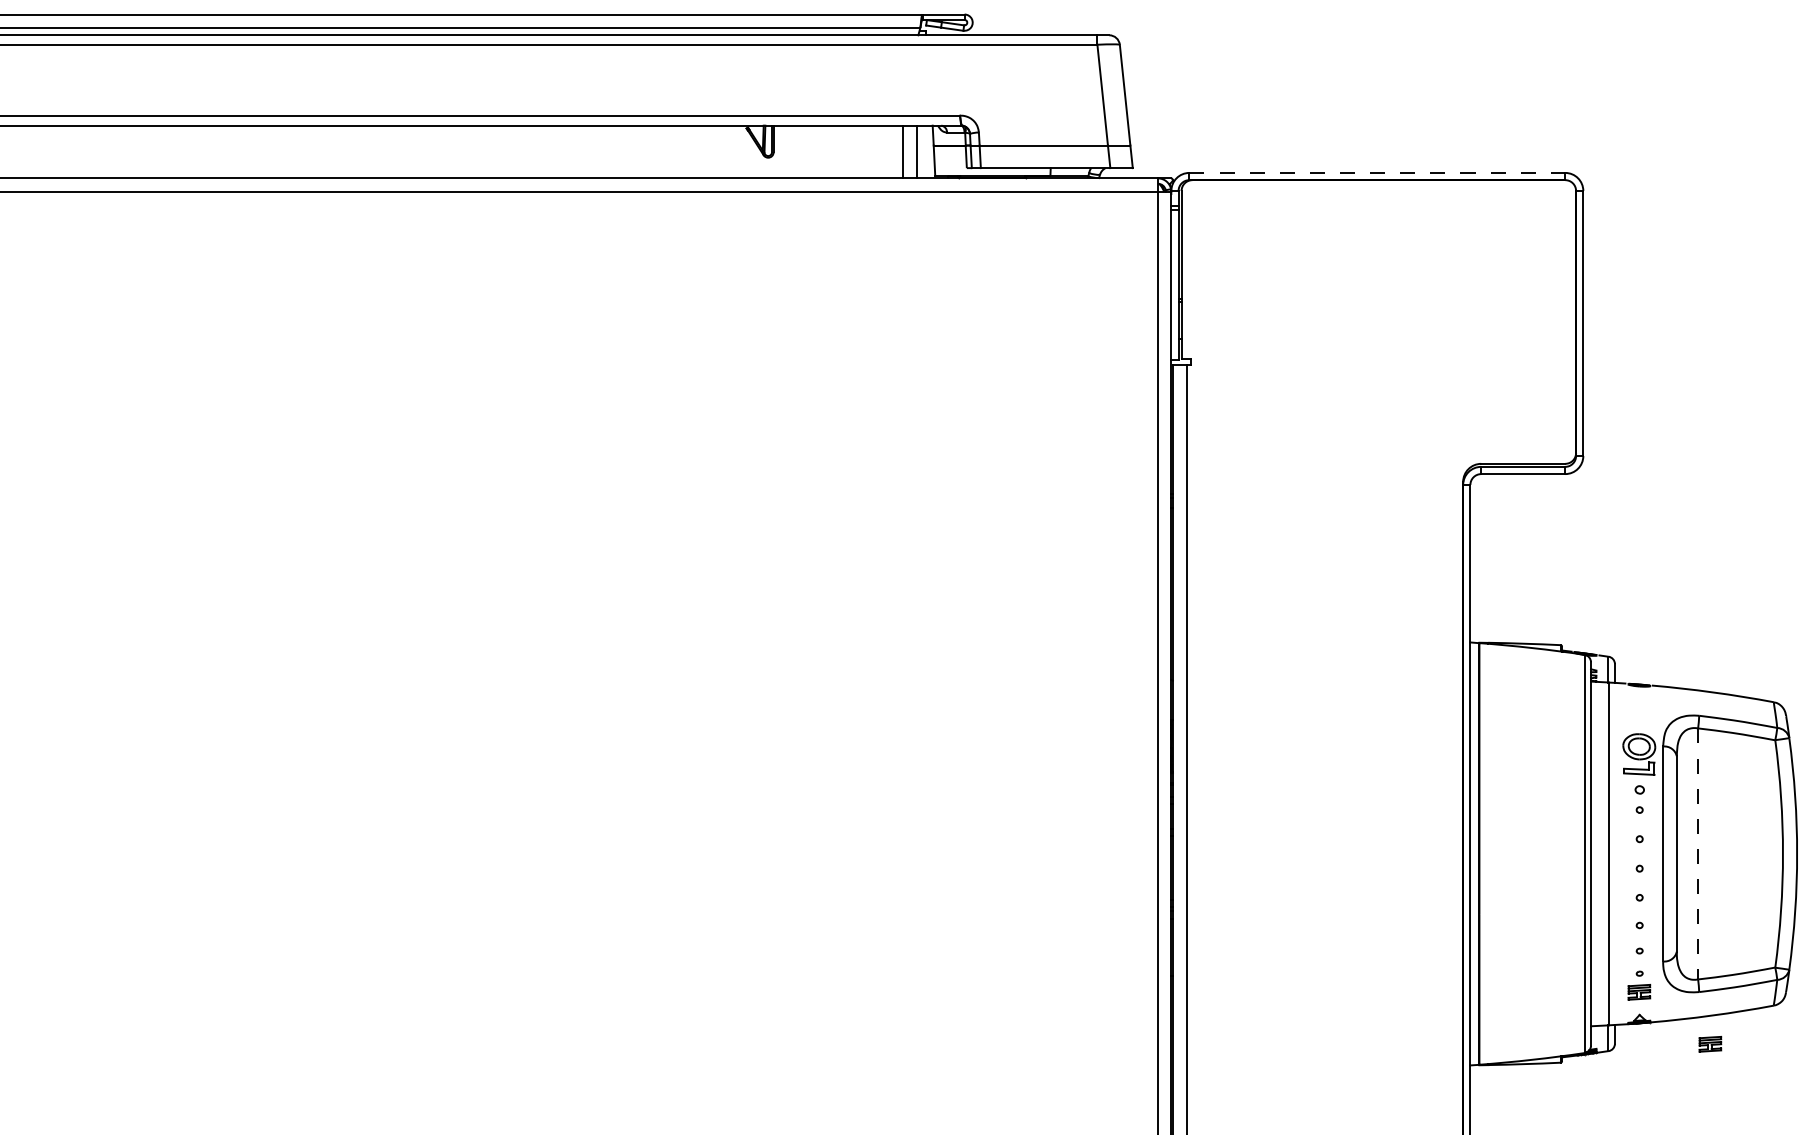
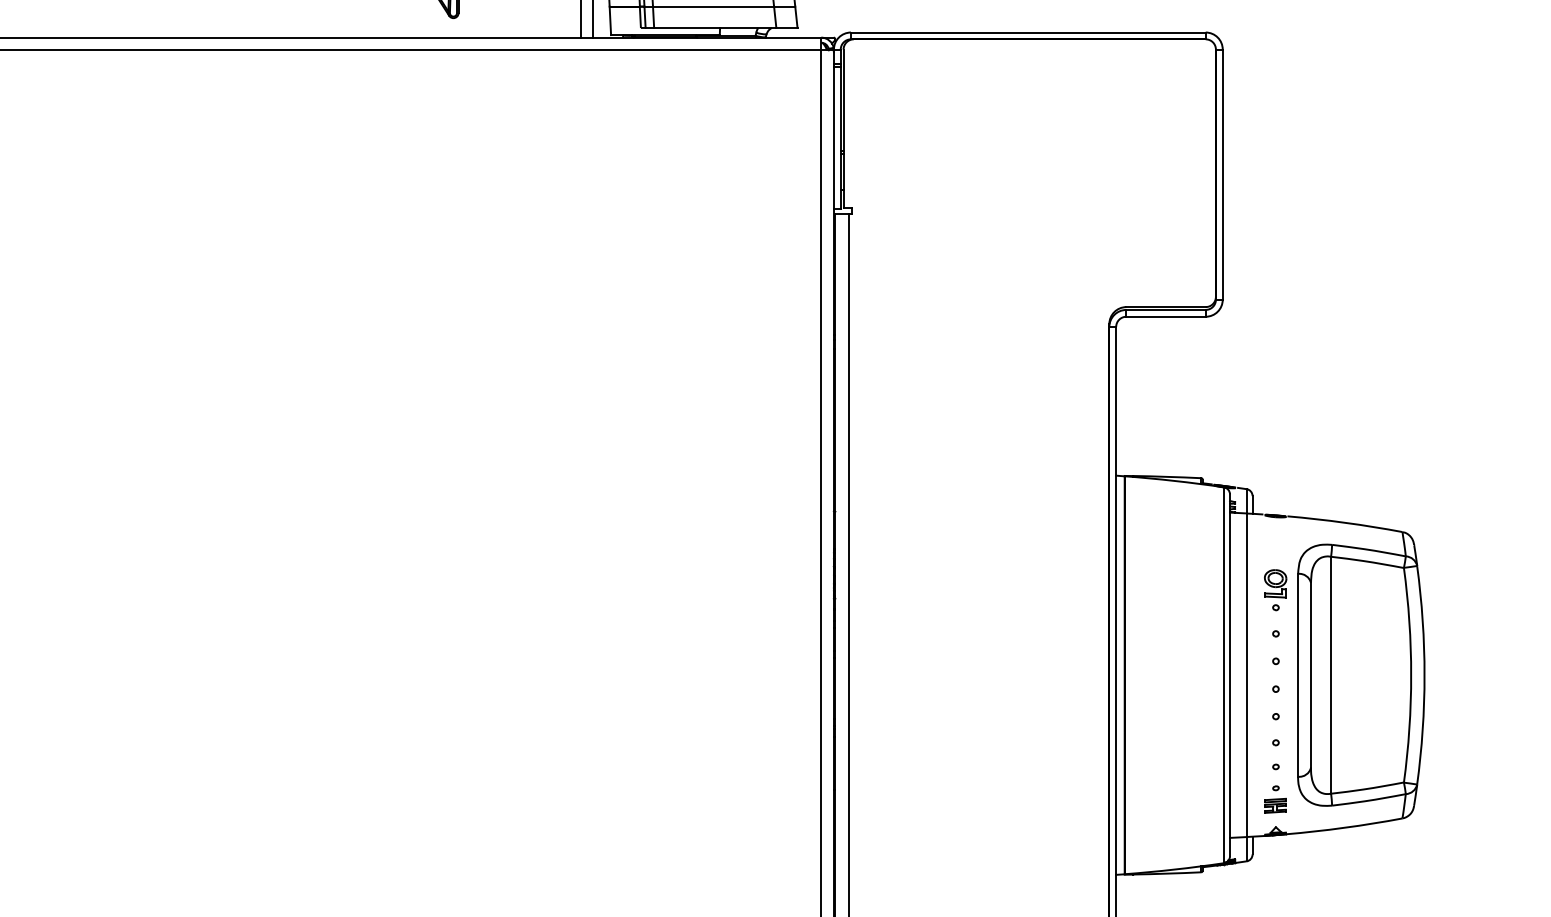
line: (1377, 172) -> (1028, 32), dashed -> solid
part: (1639, 763) -> (1275, 589), size x0.71
line: (1698, 853) -> (1331, 674), dashed -> solid
part: (1710, 1044) -> (1342, 855), removed

